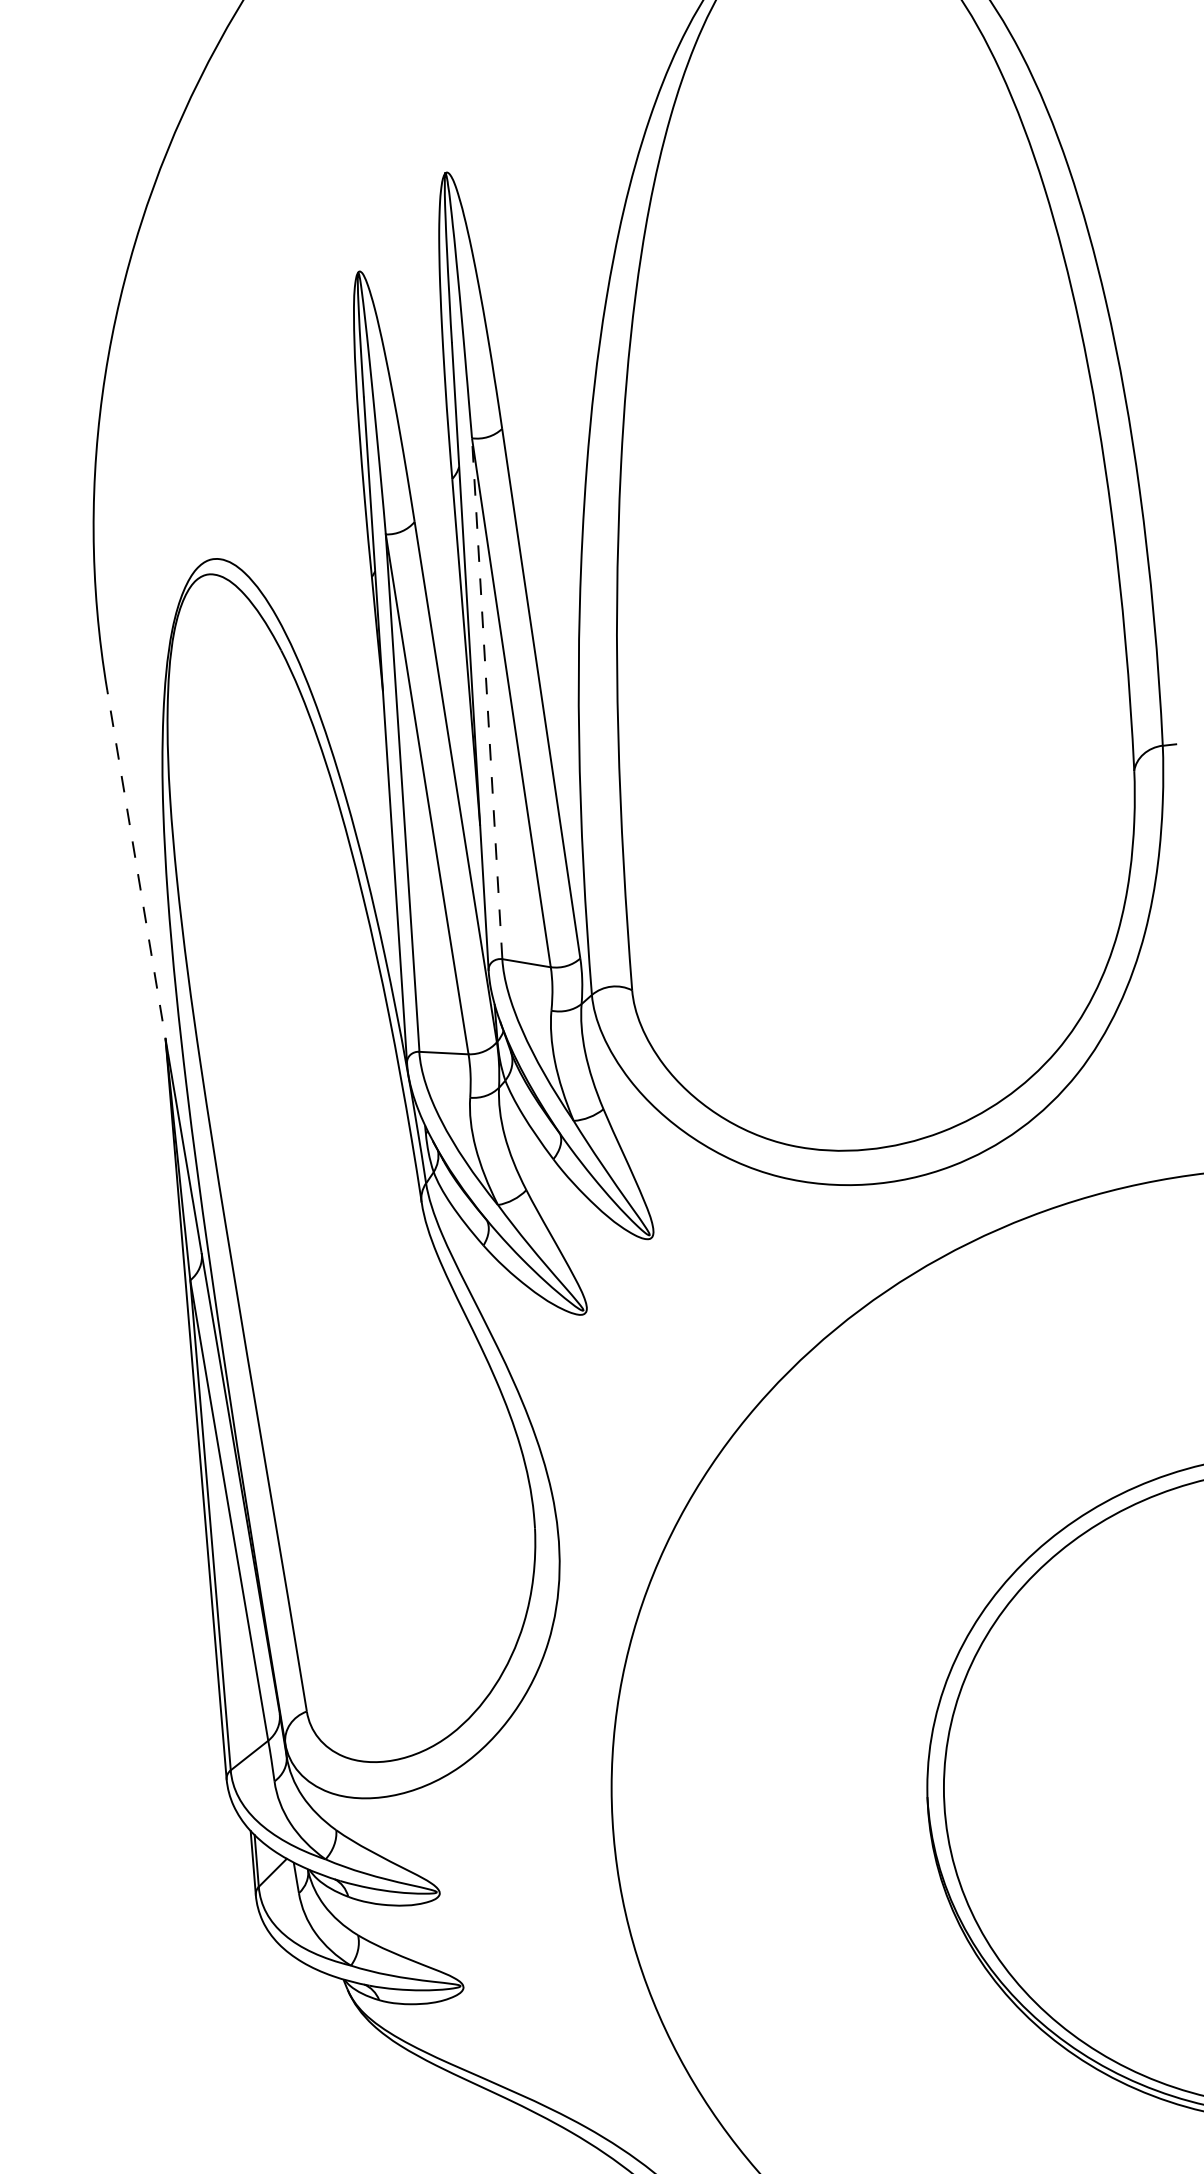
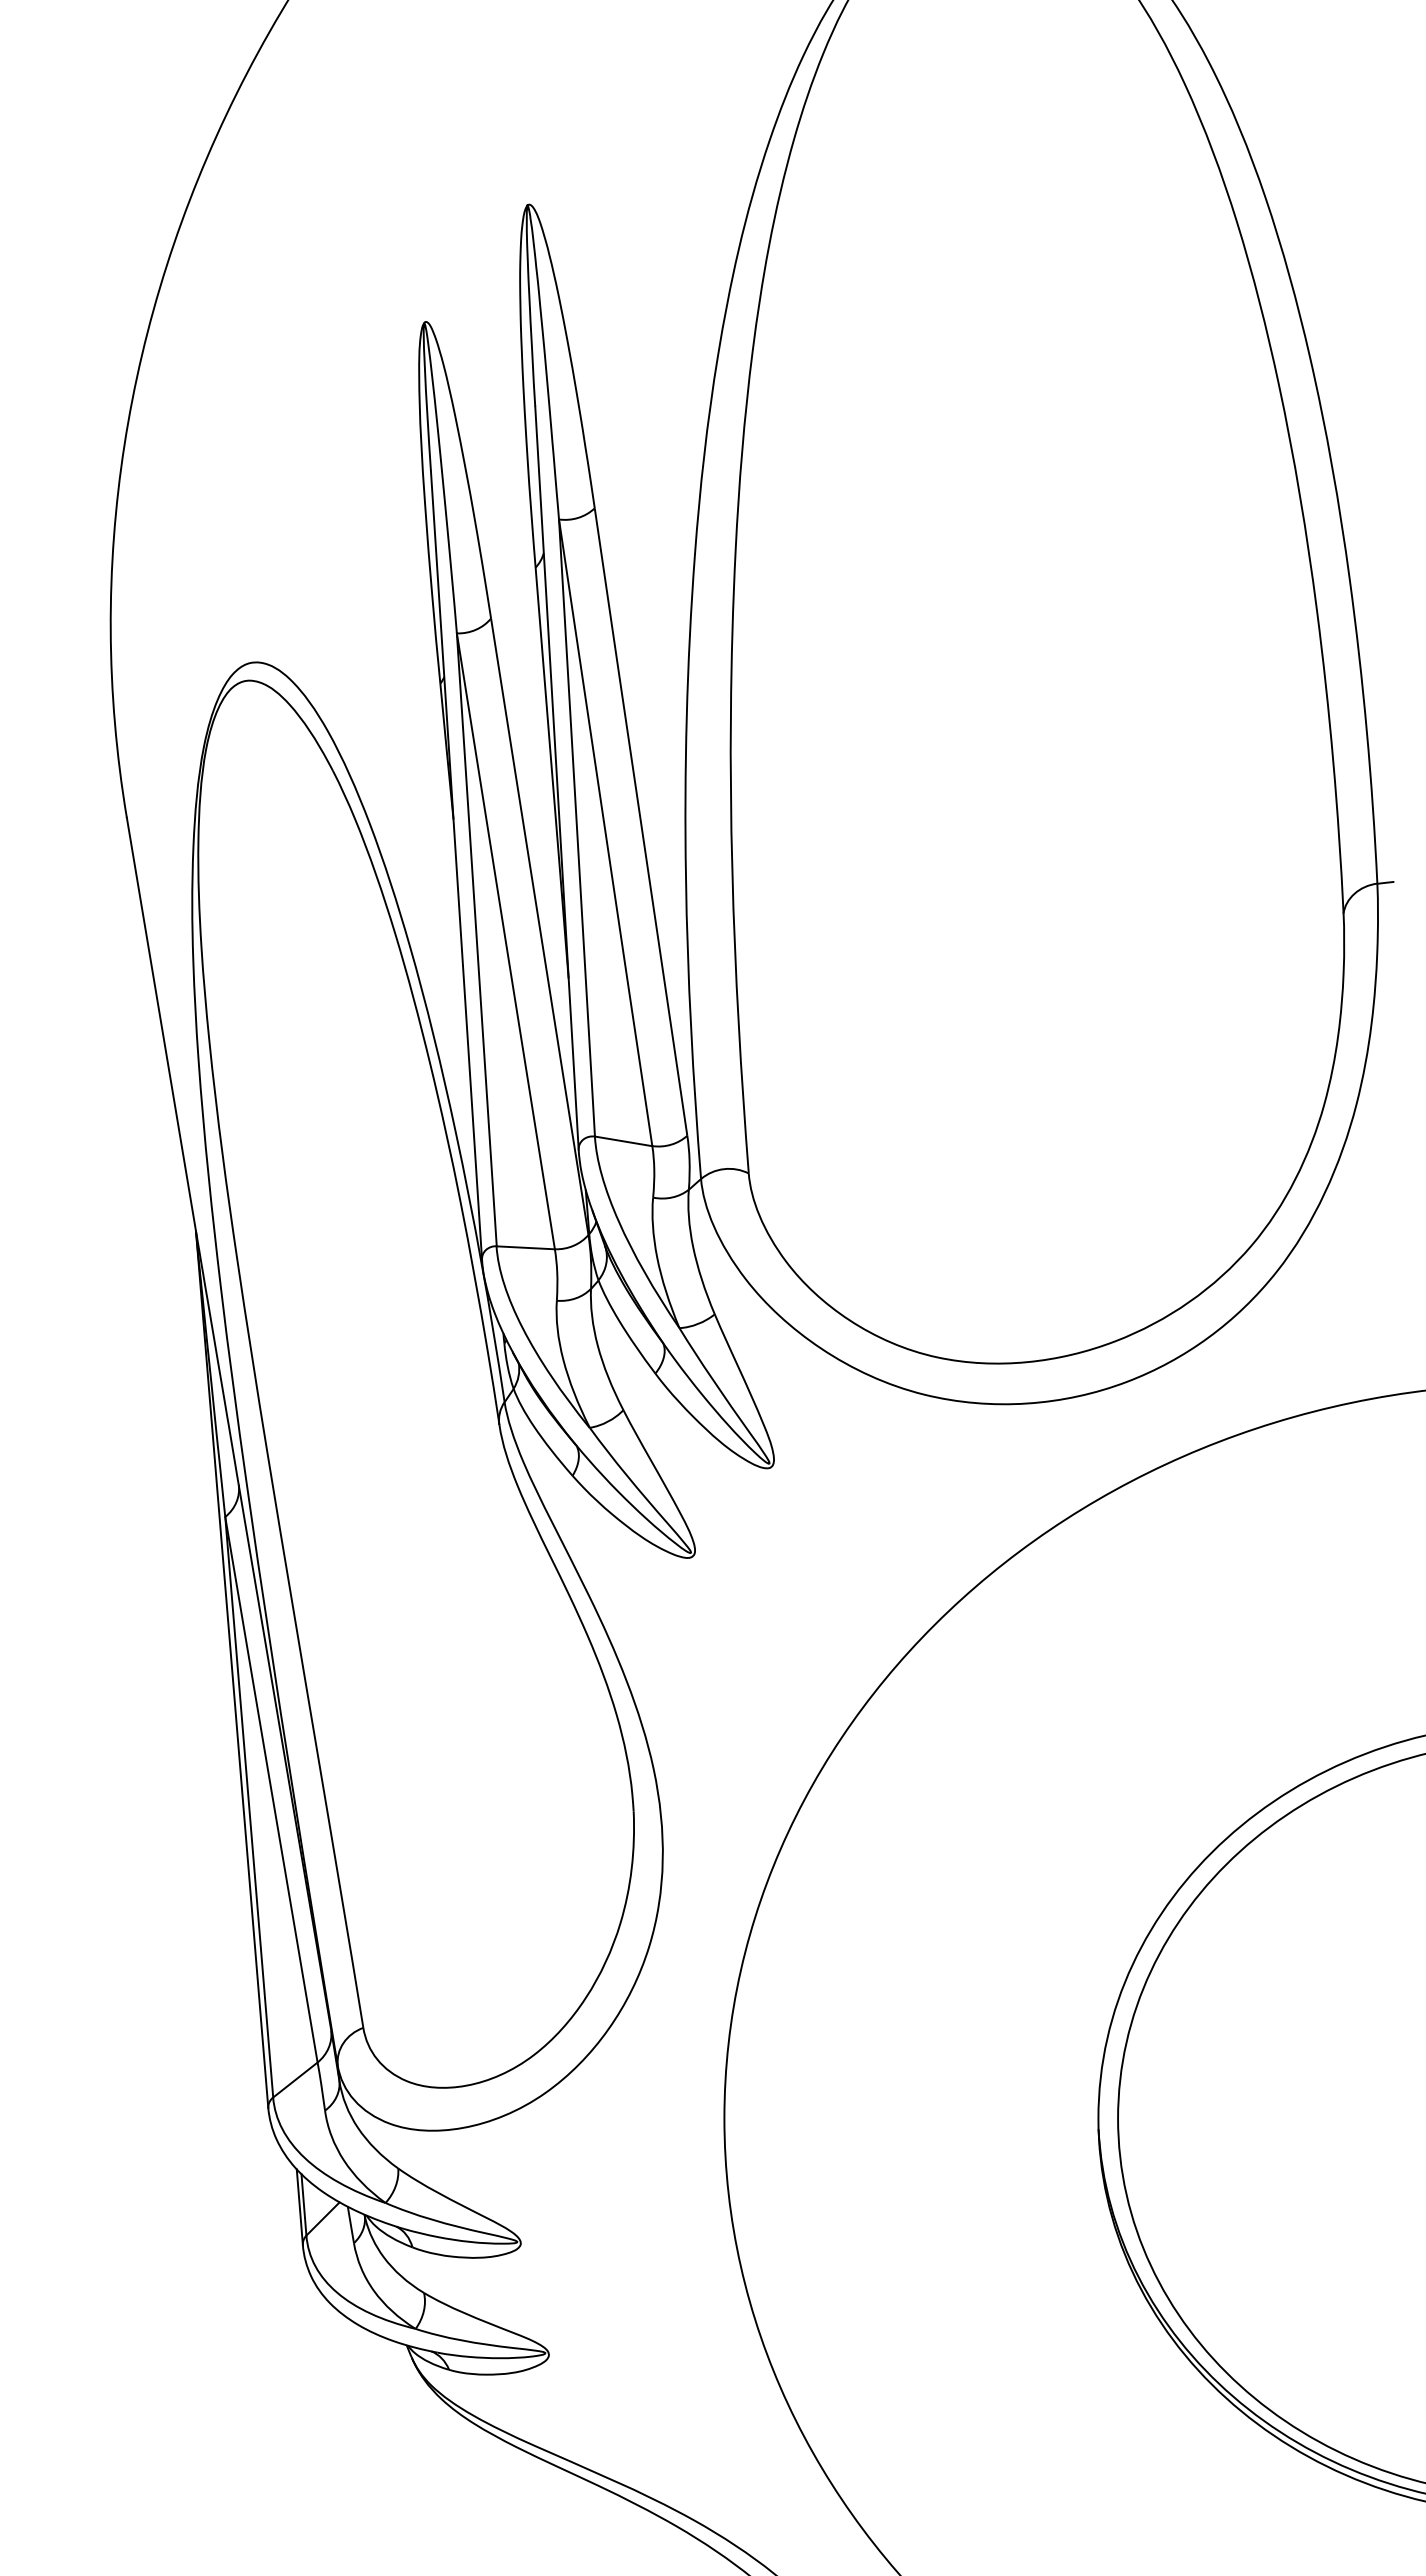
line: (486, 698) -> (576, 827), dashed -> solid
line: (137, 872) -> (162, 1033), dashed -> solid

